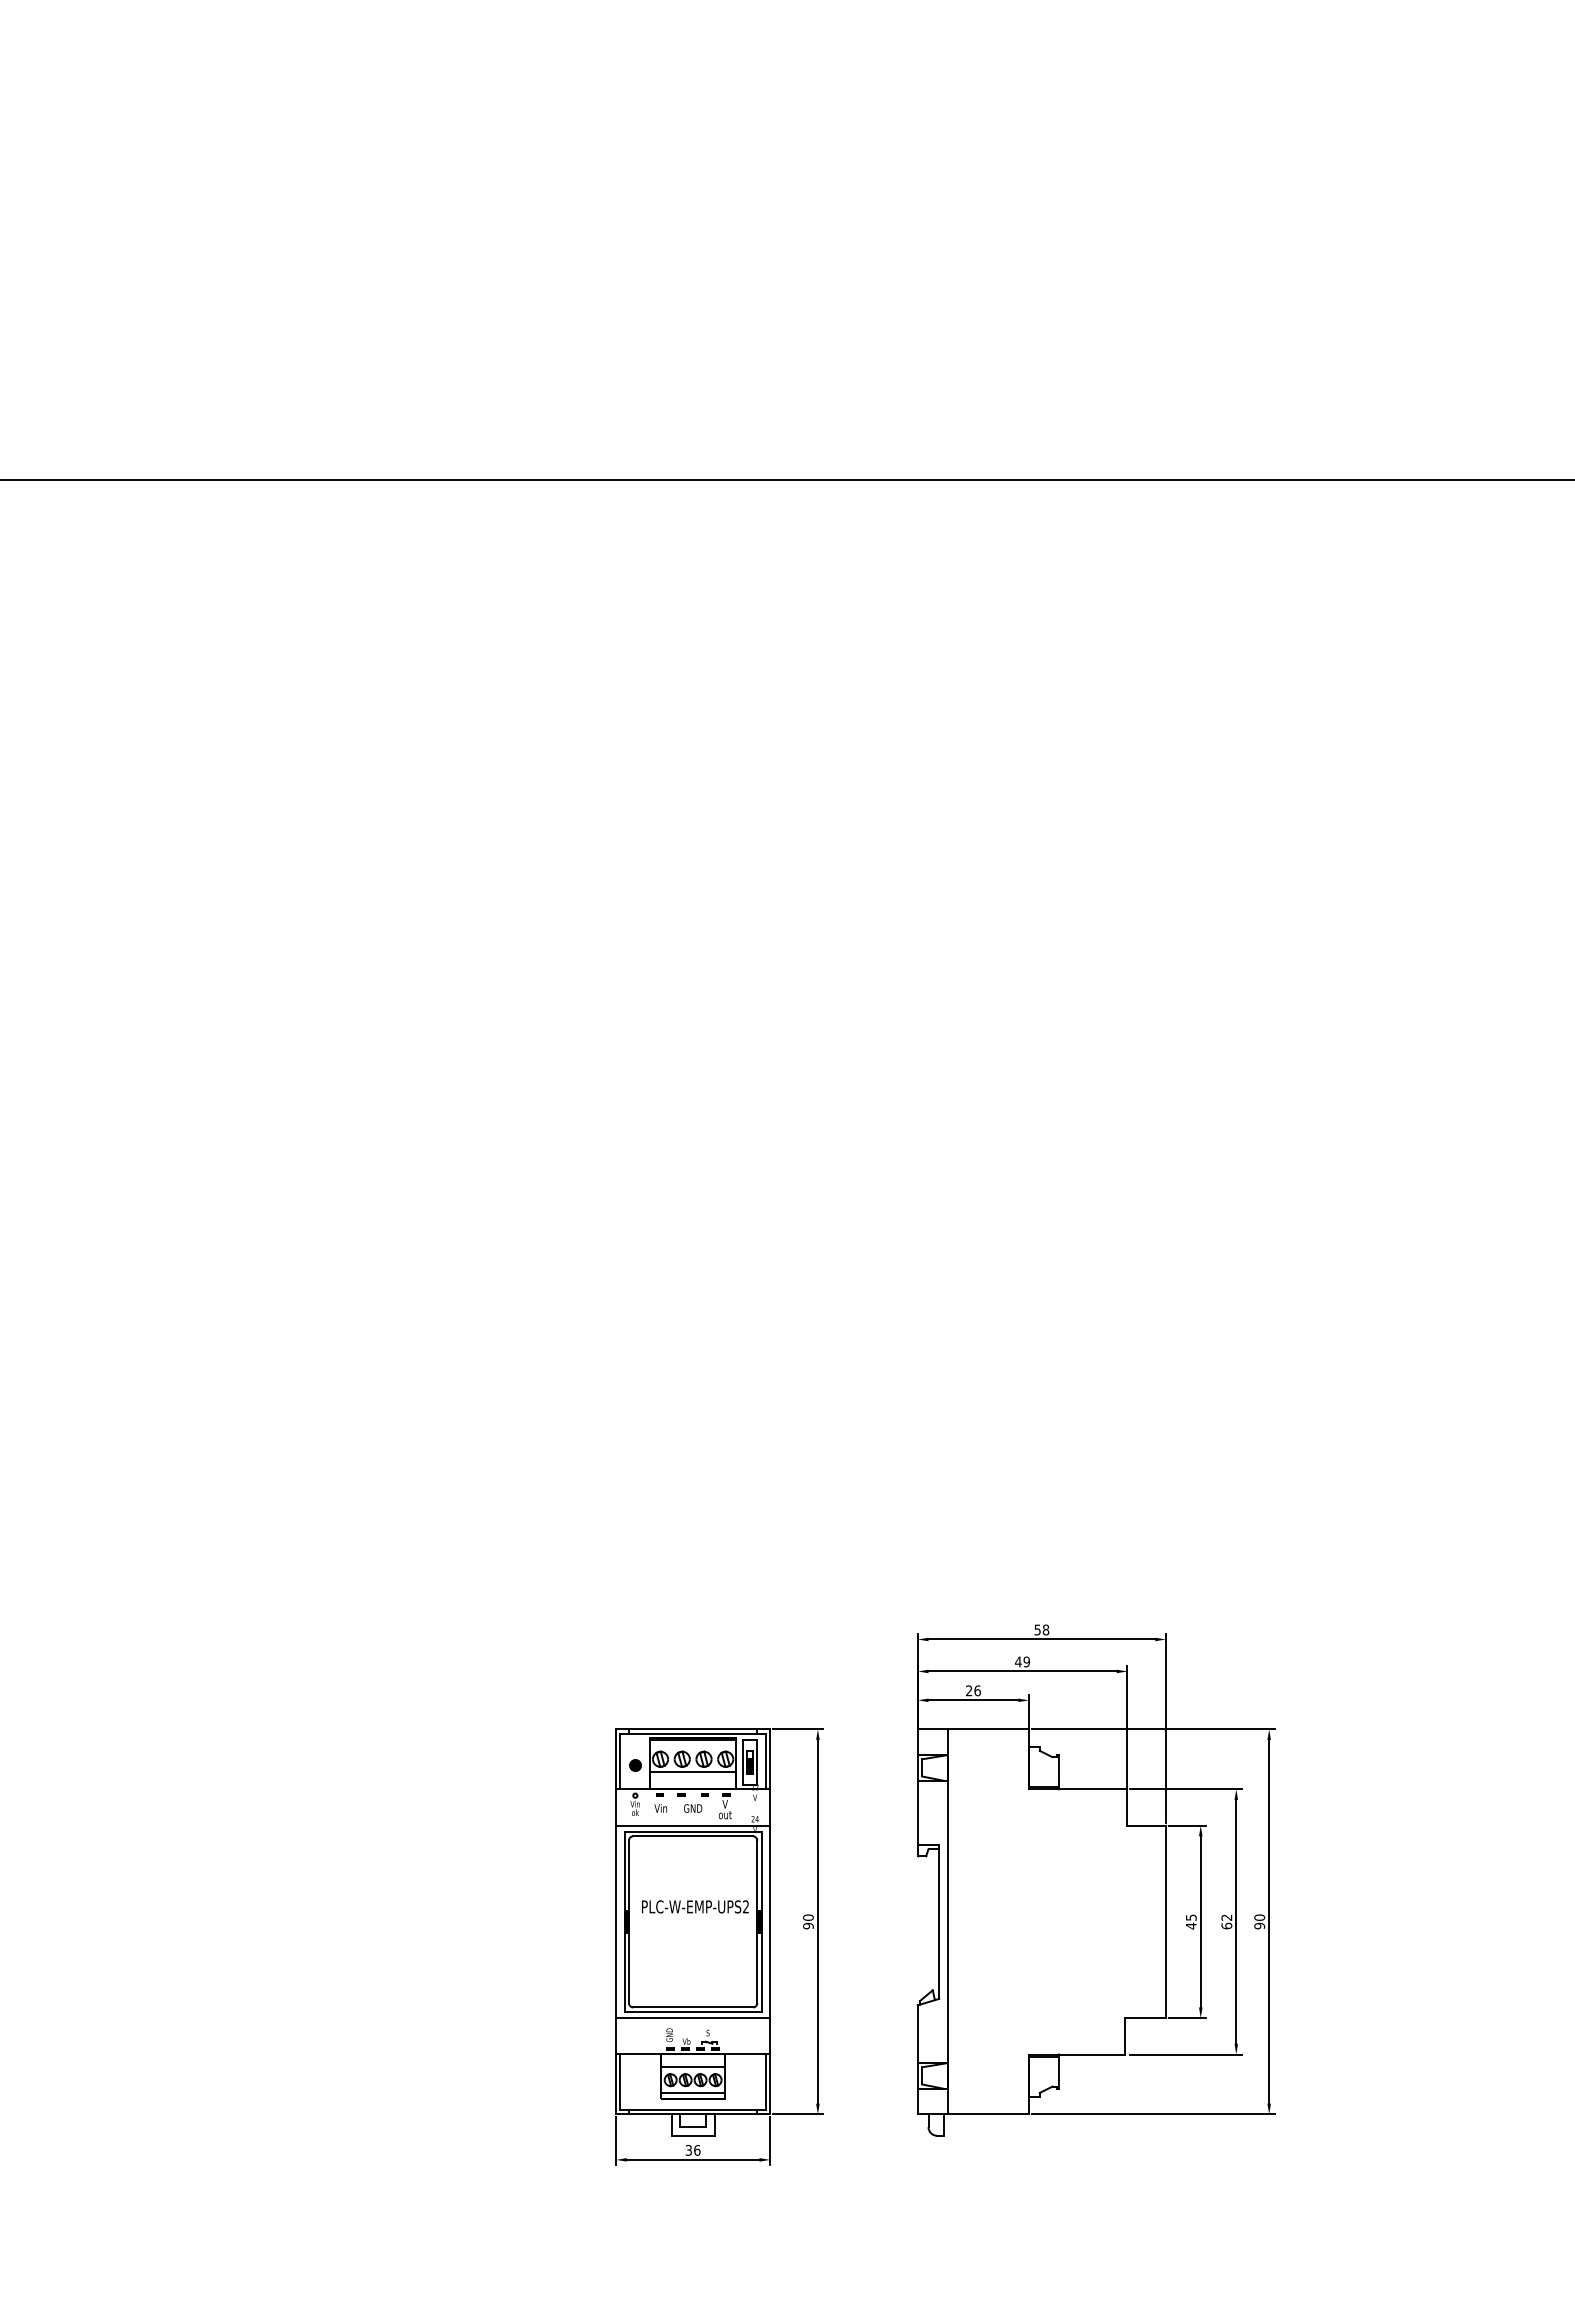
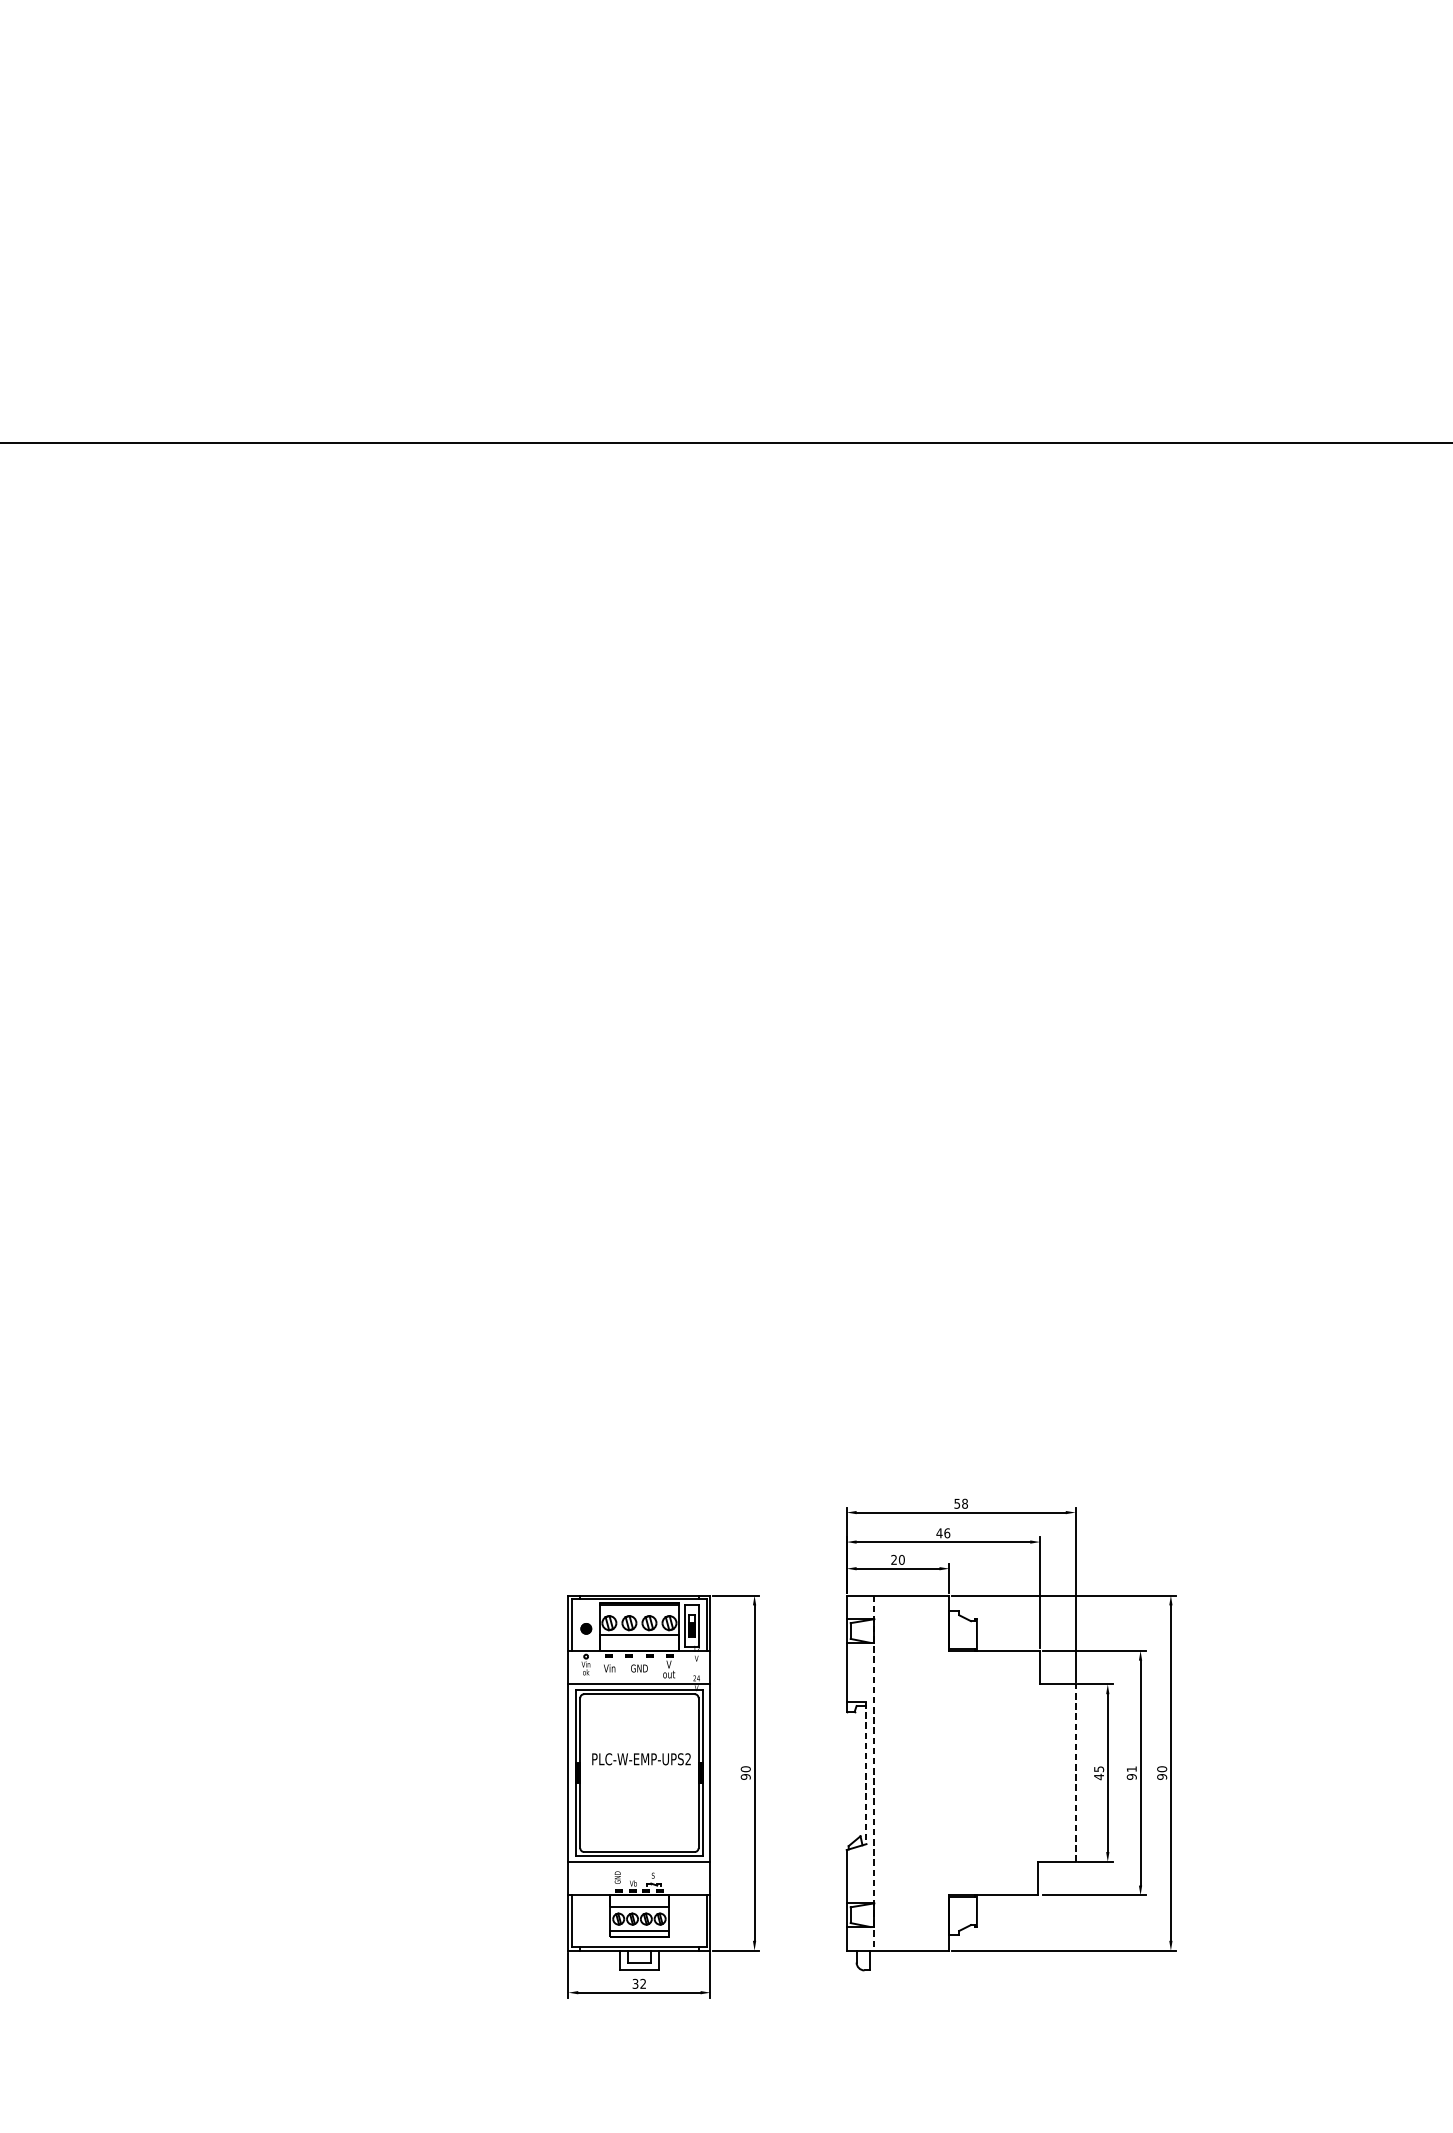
text: (1026, 1661) -> (947, 1532), 49 -> 46
text: (977, 1690) -> (901, 1559), 26 -> 20
line: (939, 1921) -> (866, 1772), solid -> dashed
line: (1165, 1921) -> (1075, 1772), solid -> dashed
text: (1226, 1921) -> (1131, 1772), 62 -> 91
line: (947, 1922) -> (874, 1773), solid -> dashed
text: (697, 2149) -> (643, 1983), 36 -> 32

